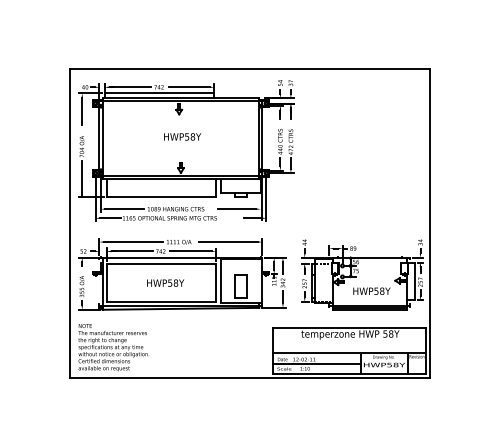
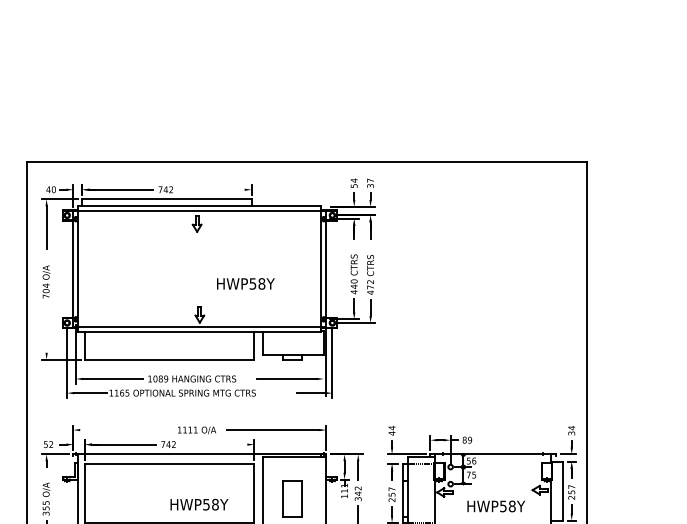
line: (188, 87) -> (211, 190), removed
text: (182, 136) -> (245, 283), moved
line: (82, 178) -> (47, 331), removed
line: (133, 242) -> (126, 430), removed
line: (190, 251) -> (214, 444), removed
text: (165, 282) -> (199, 503), moved

